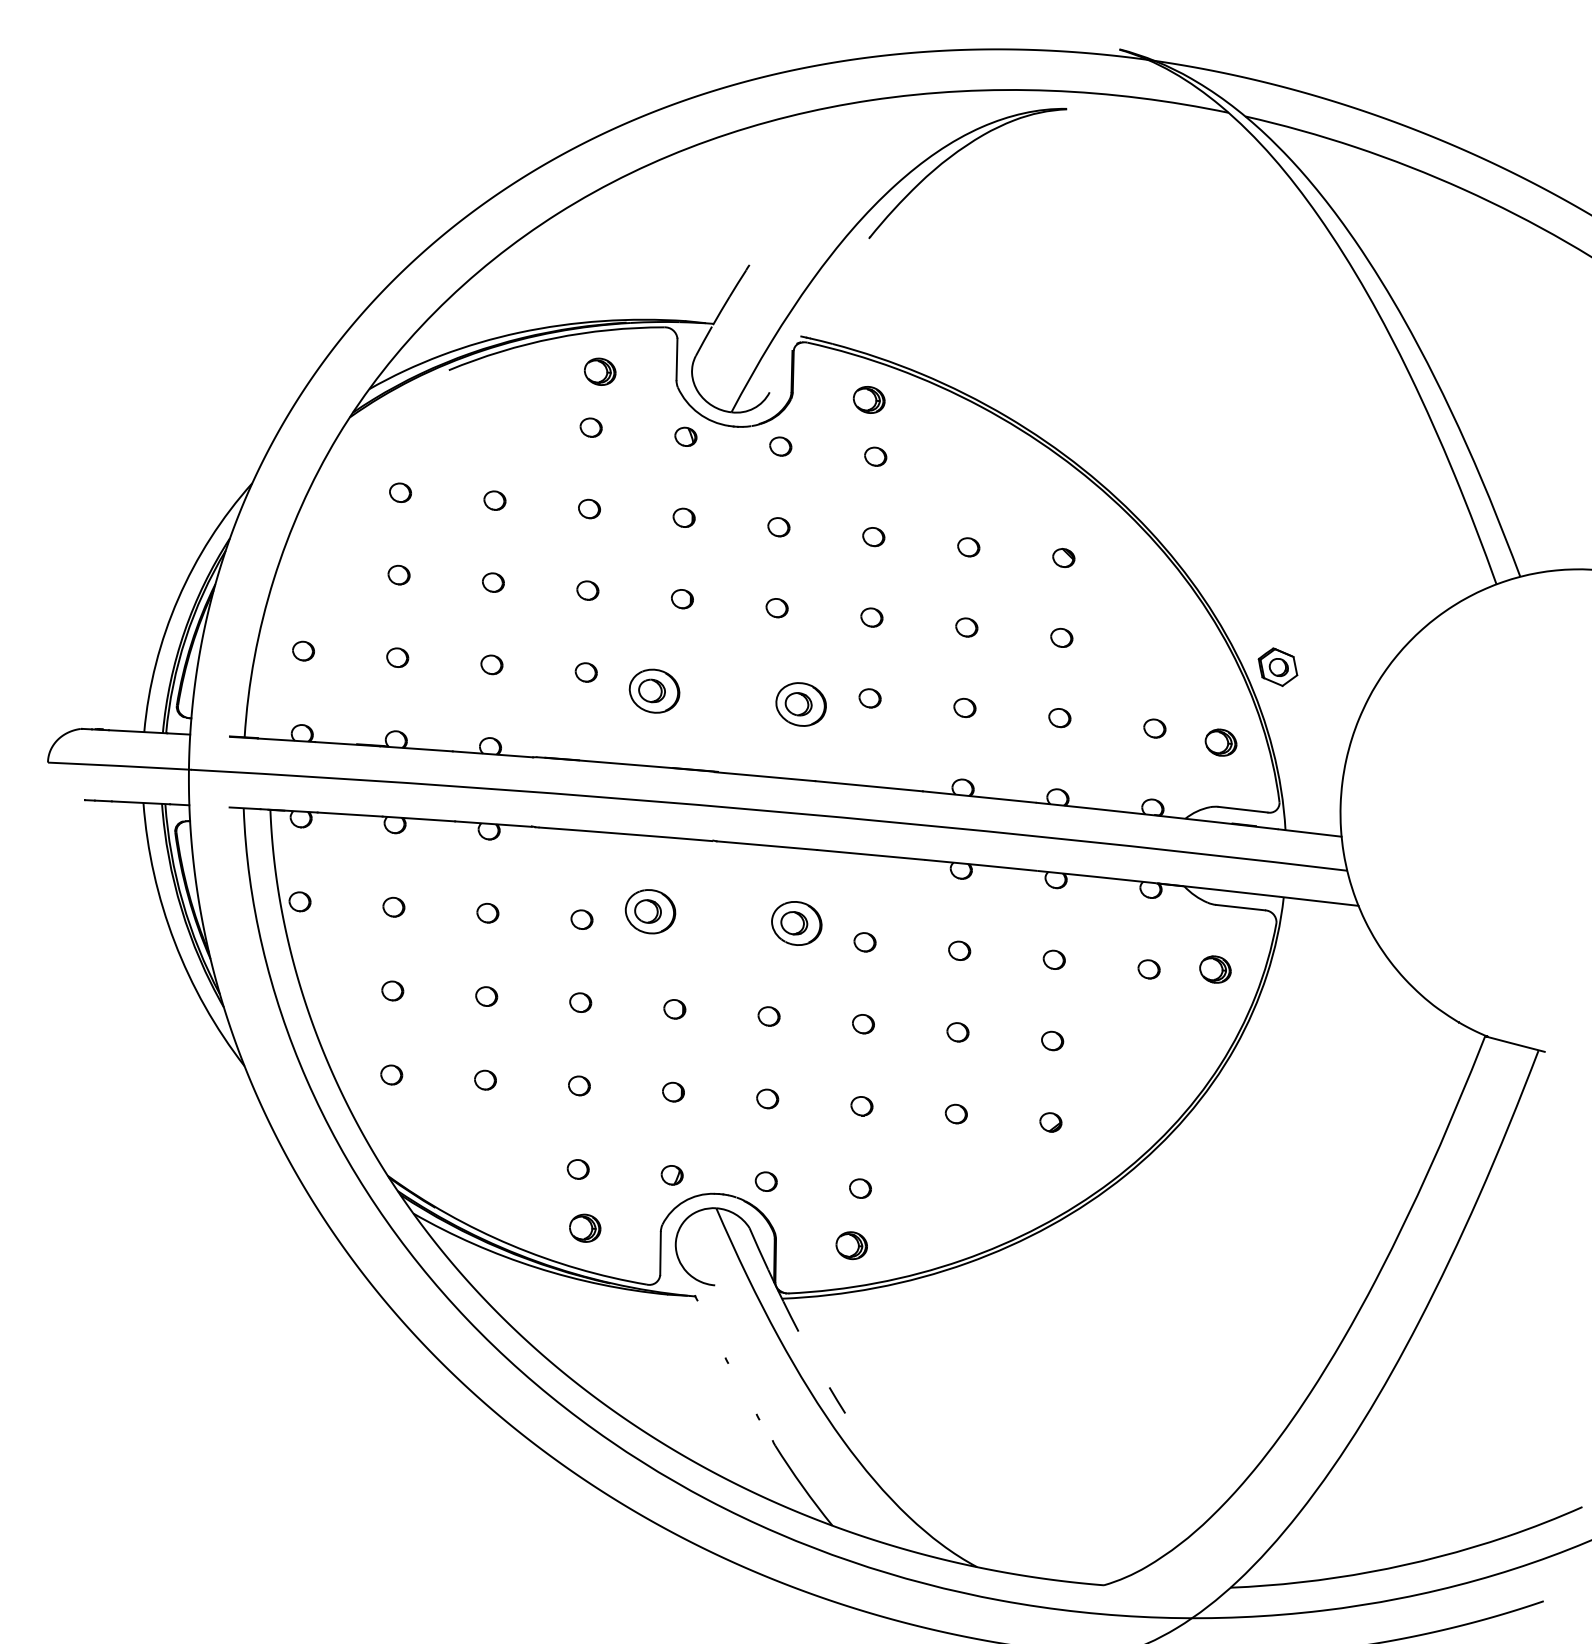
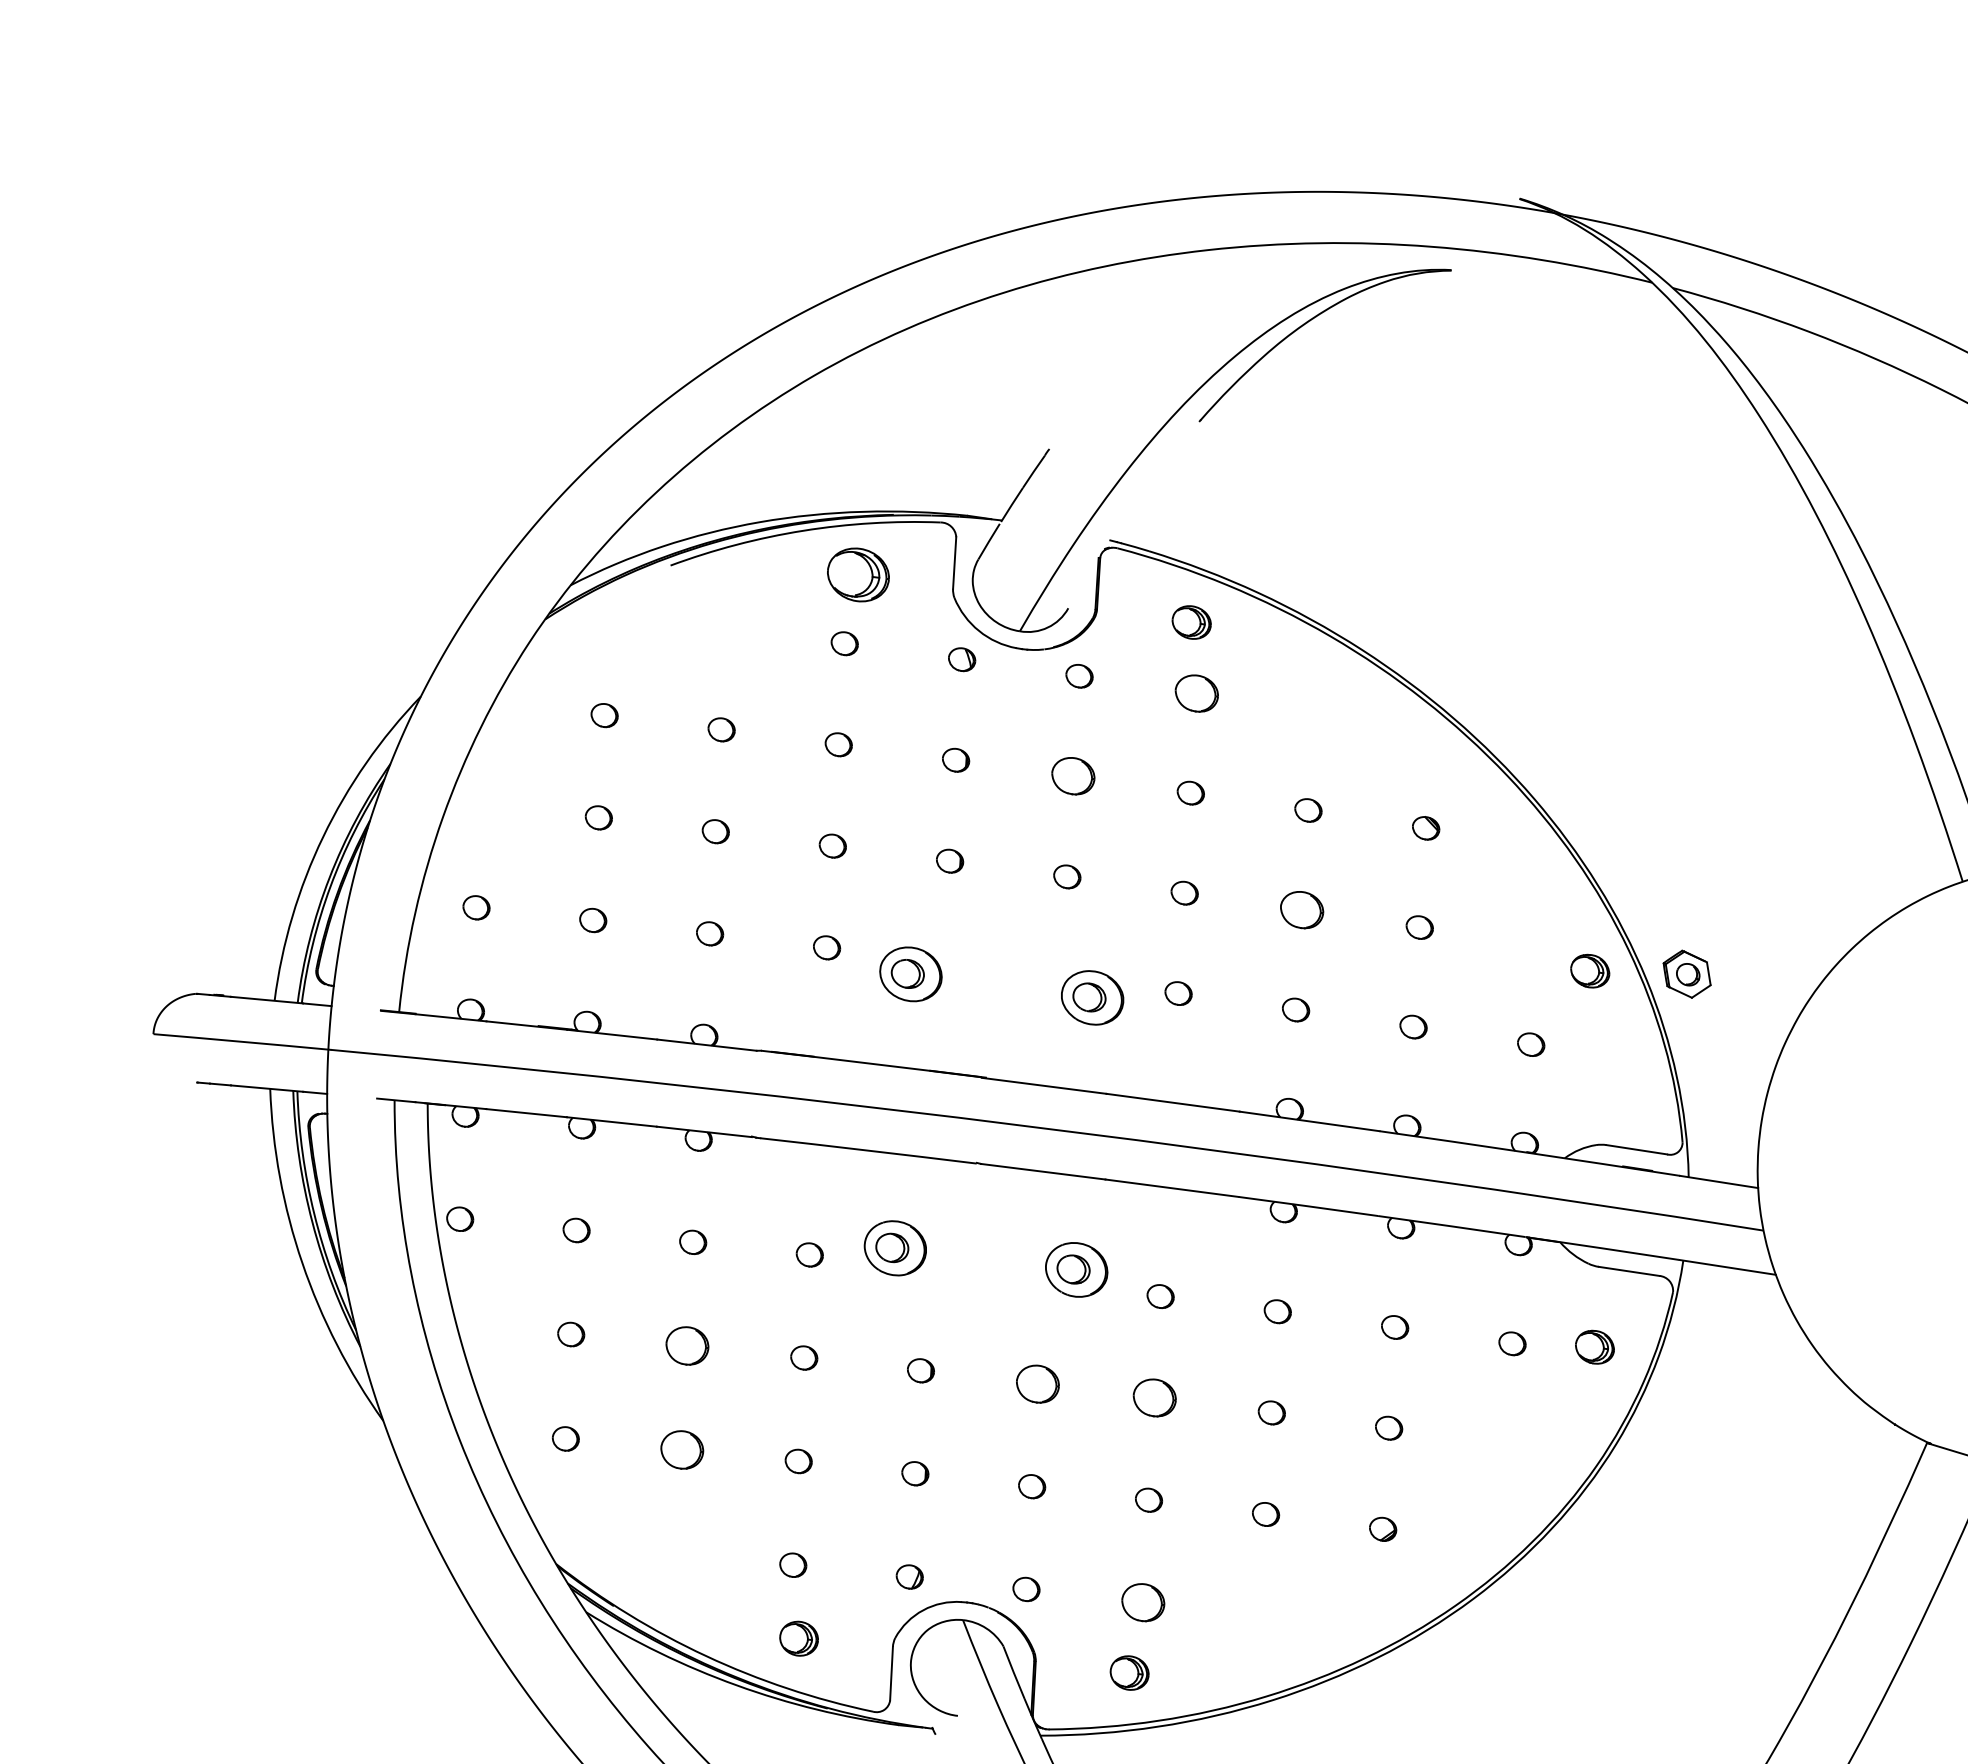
part: (600, 371) -> (859, 574), size x1.6
part: (875, 456) -> (1196, 693), size x1.6
part: (778, 527) -> (1072, 776), size x1.6
part: (966, 627) -> (1301, 910), size x1.6
part: (1220, 742) -> (1589, 970), moved
part: (486, 996) -> (687, 1345), size x1.6
part: (768, 1016) -> (1037, 1384), size x1.6
part: (863, 1024) -> (1154, 1398), size x1.6
part: (485, 1079) -> (682, 1448), size x1.6
part: (860, 1188) -> (1143, 1602), size x1.6

